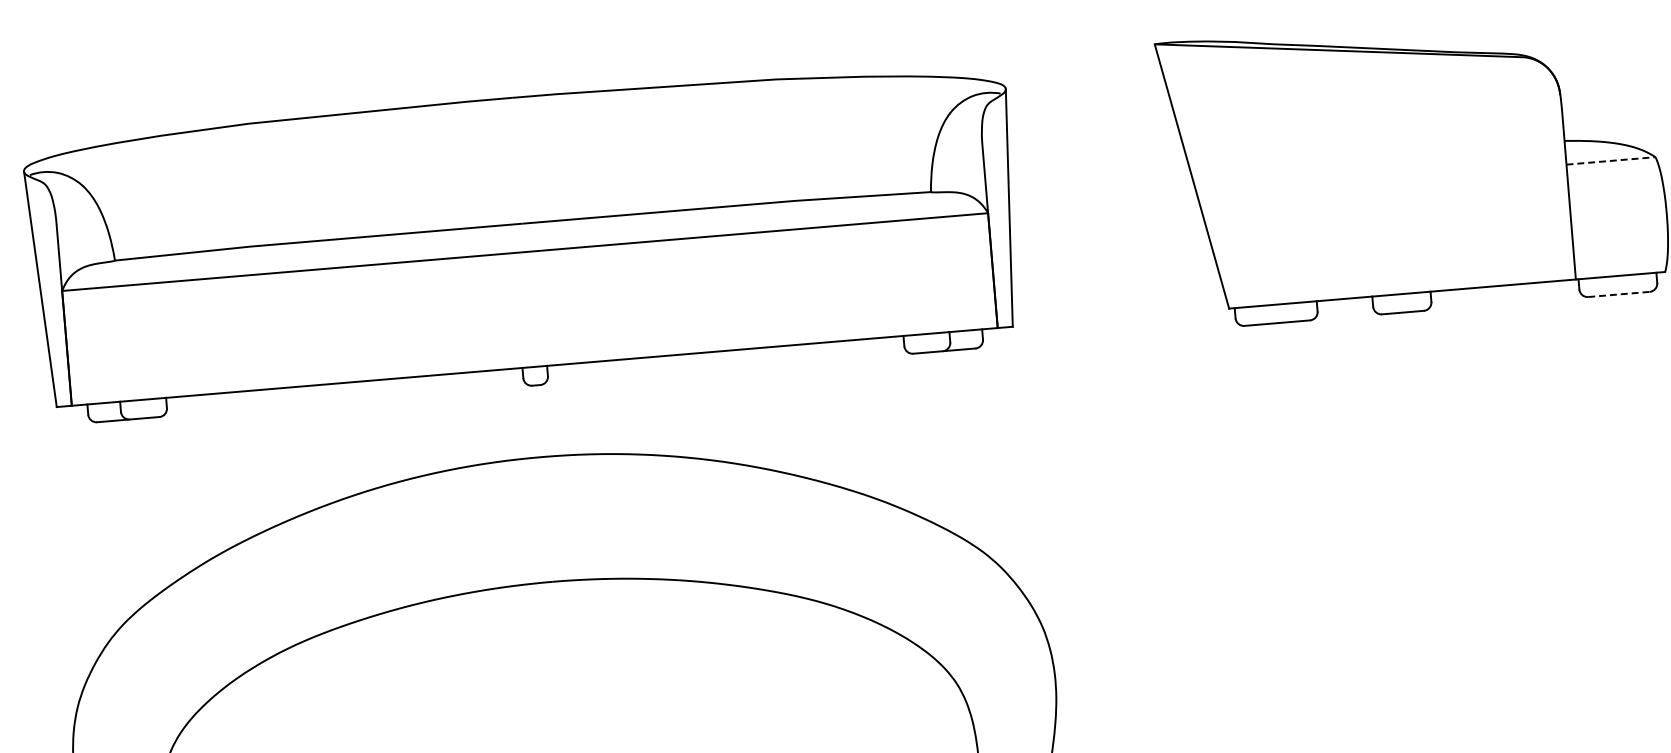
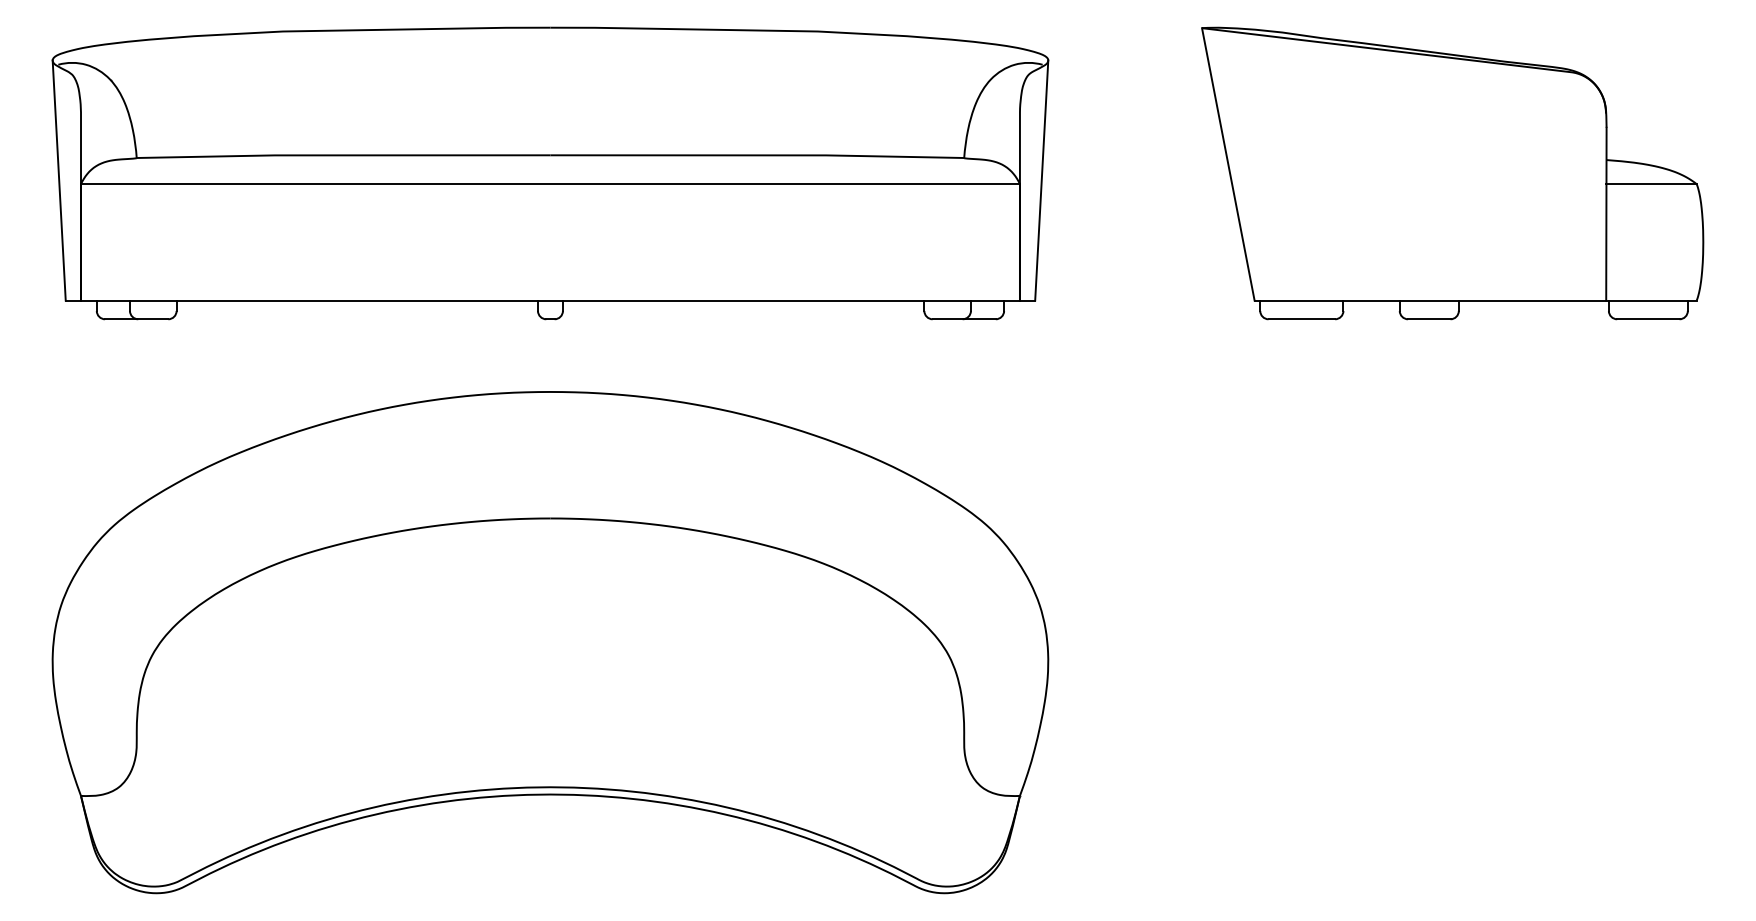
line: (1611, 161) -> (1652, 184), dashed -> solid
line: (1619, 294) -> (1648, 319), dashed -> solid

